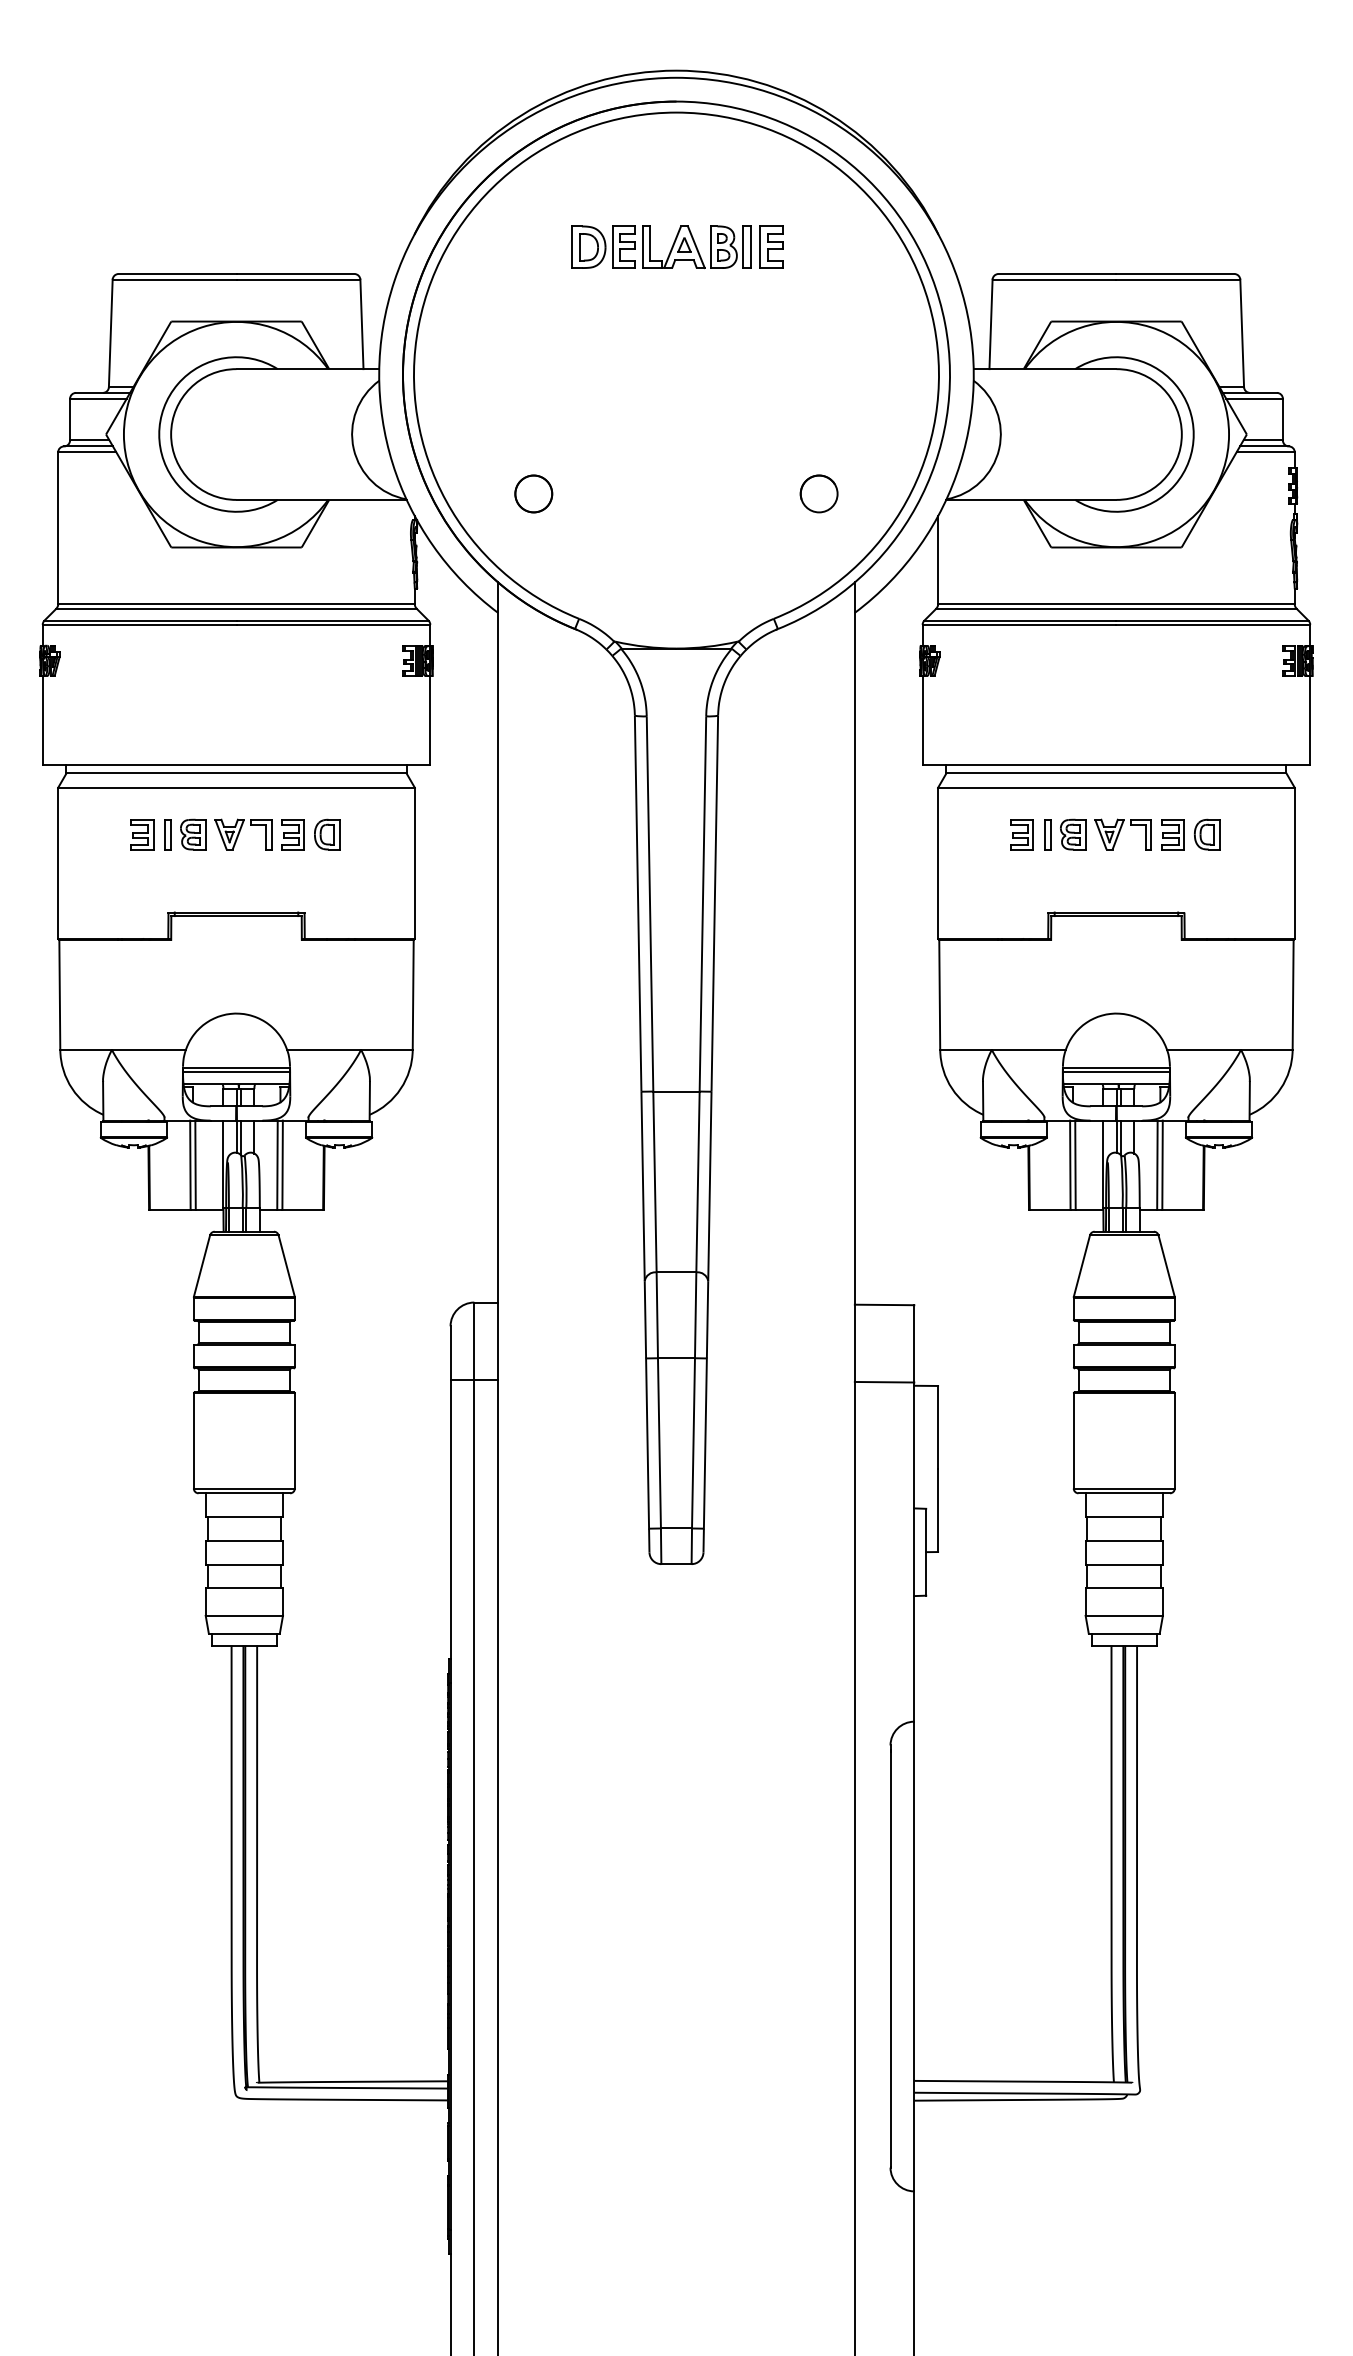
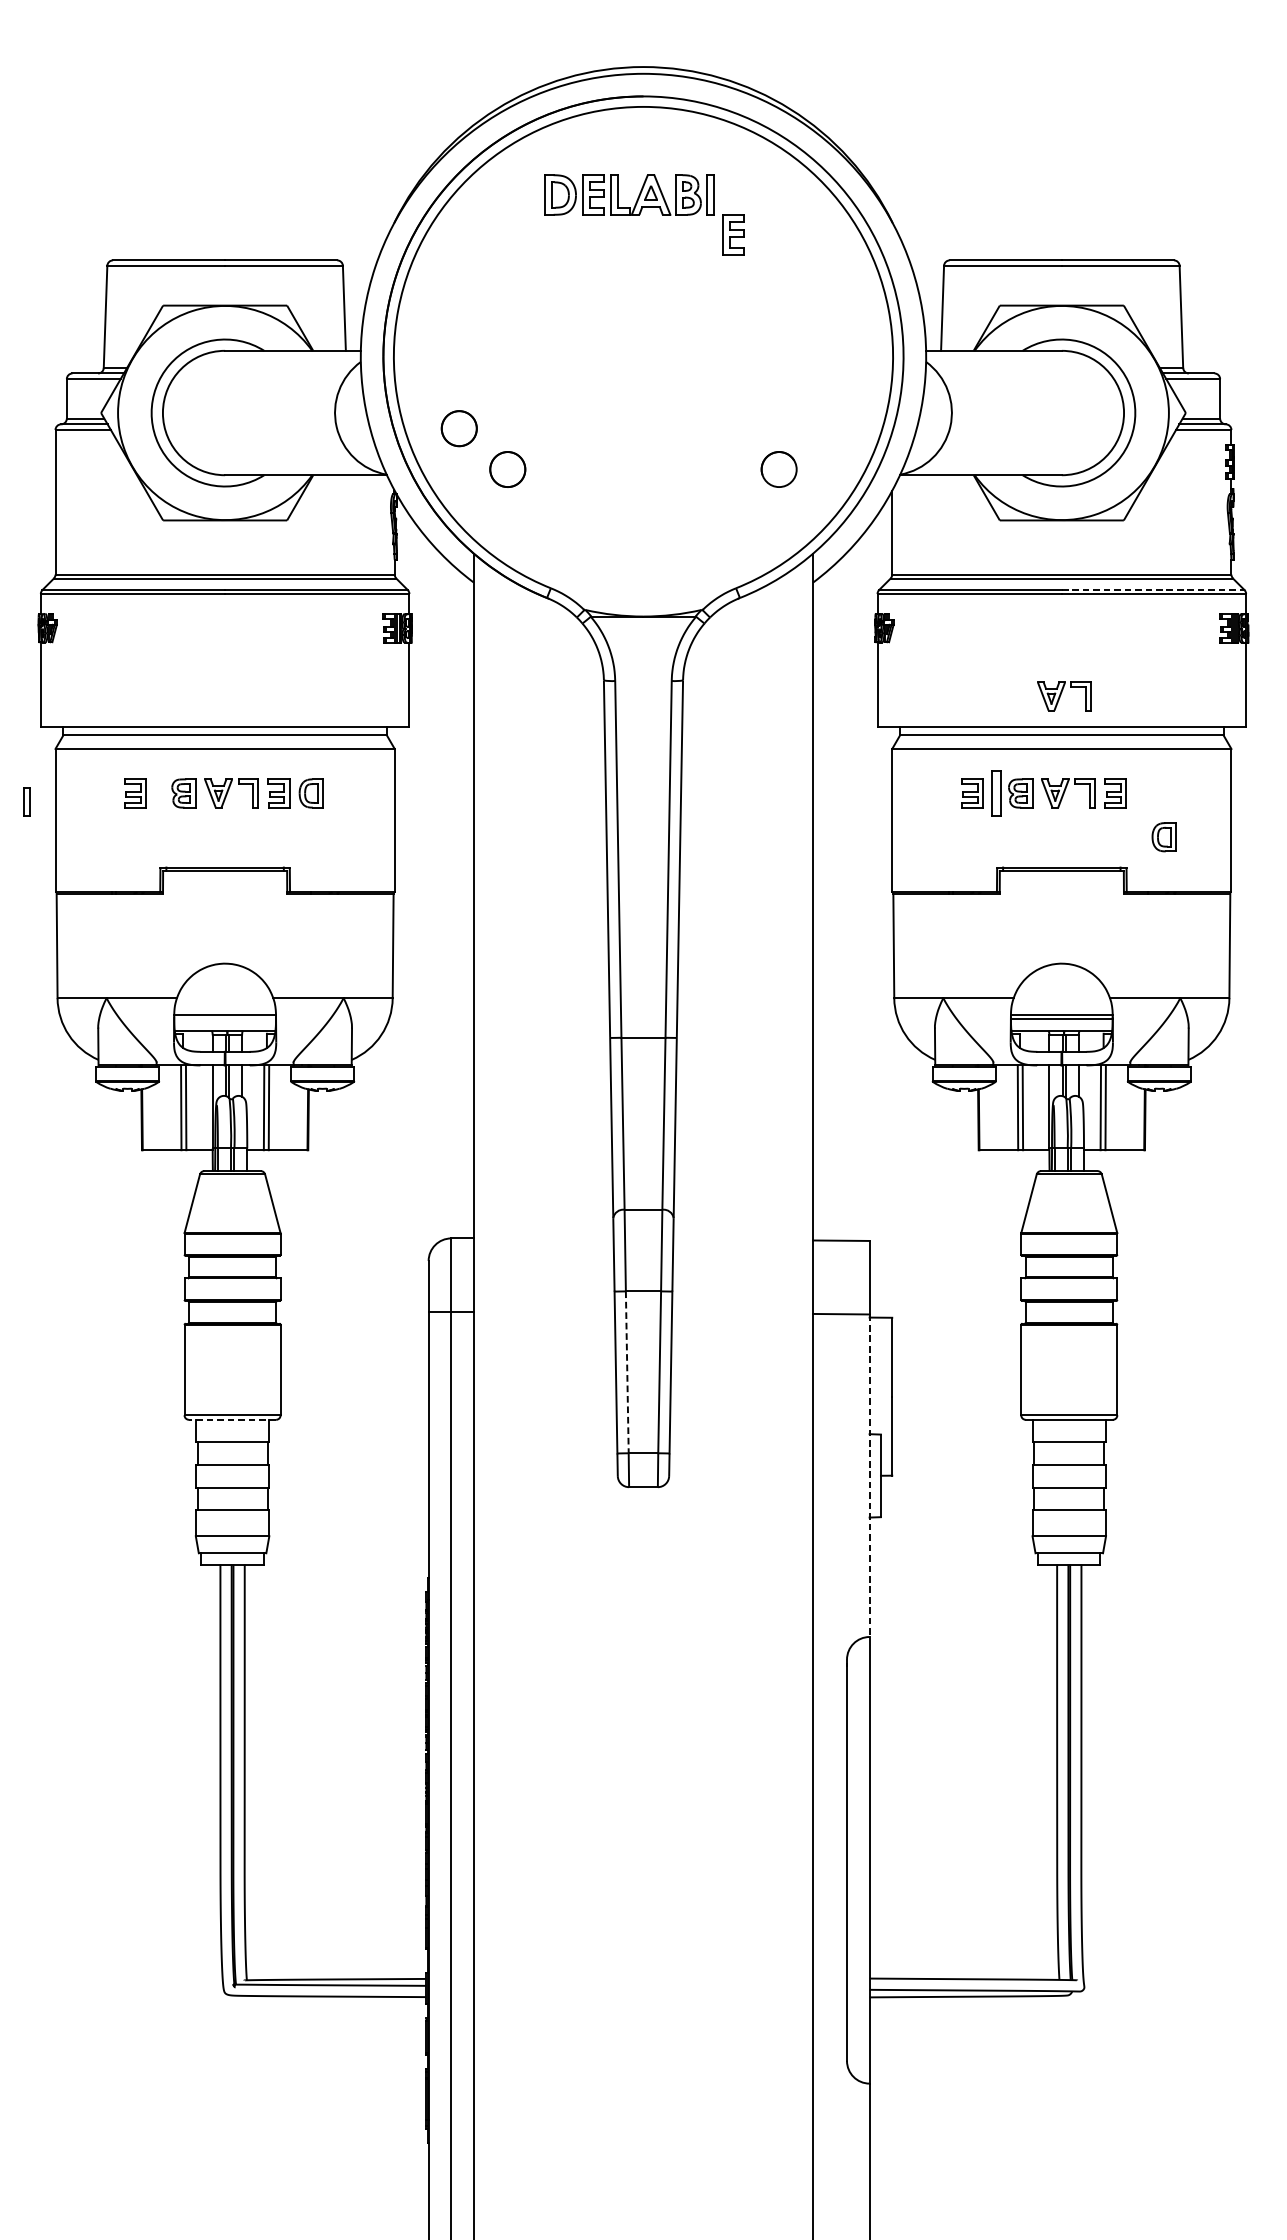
part: (669, 251) -> (636, 199), moved
part: (482, 450) -> (459, 428), added
line: (1212, 620) -> (1153, 589), solid -> dashed
part: (1118, 732) -> (1063, 696), added
part: (167, 834) -> (26, 801), moved
part: (1047, 834) -> (996, 793), size x1.6
part: (1207, 834) -> (1164, 837), moved
line: (236, 1071) -> (225, 1018), removed
line: (659, 1443) -> (627, 1372), solid -> dashed
line: (244, 1493) -> (232, 1420), solid -> dashed
line: (914, 1552) -> (869, 1476), solid -> dashed

